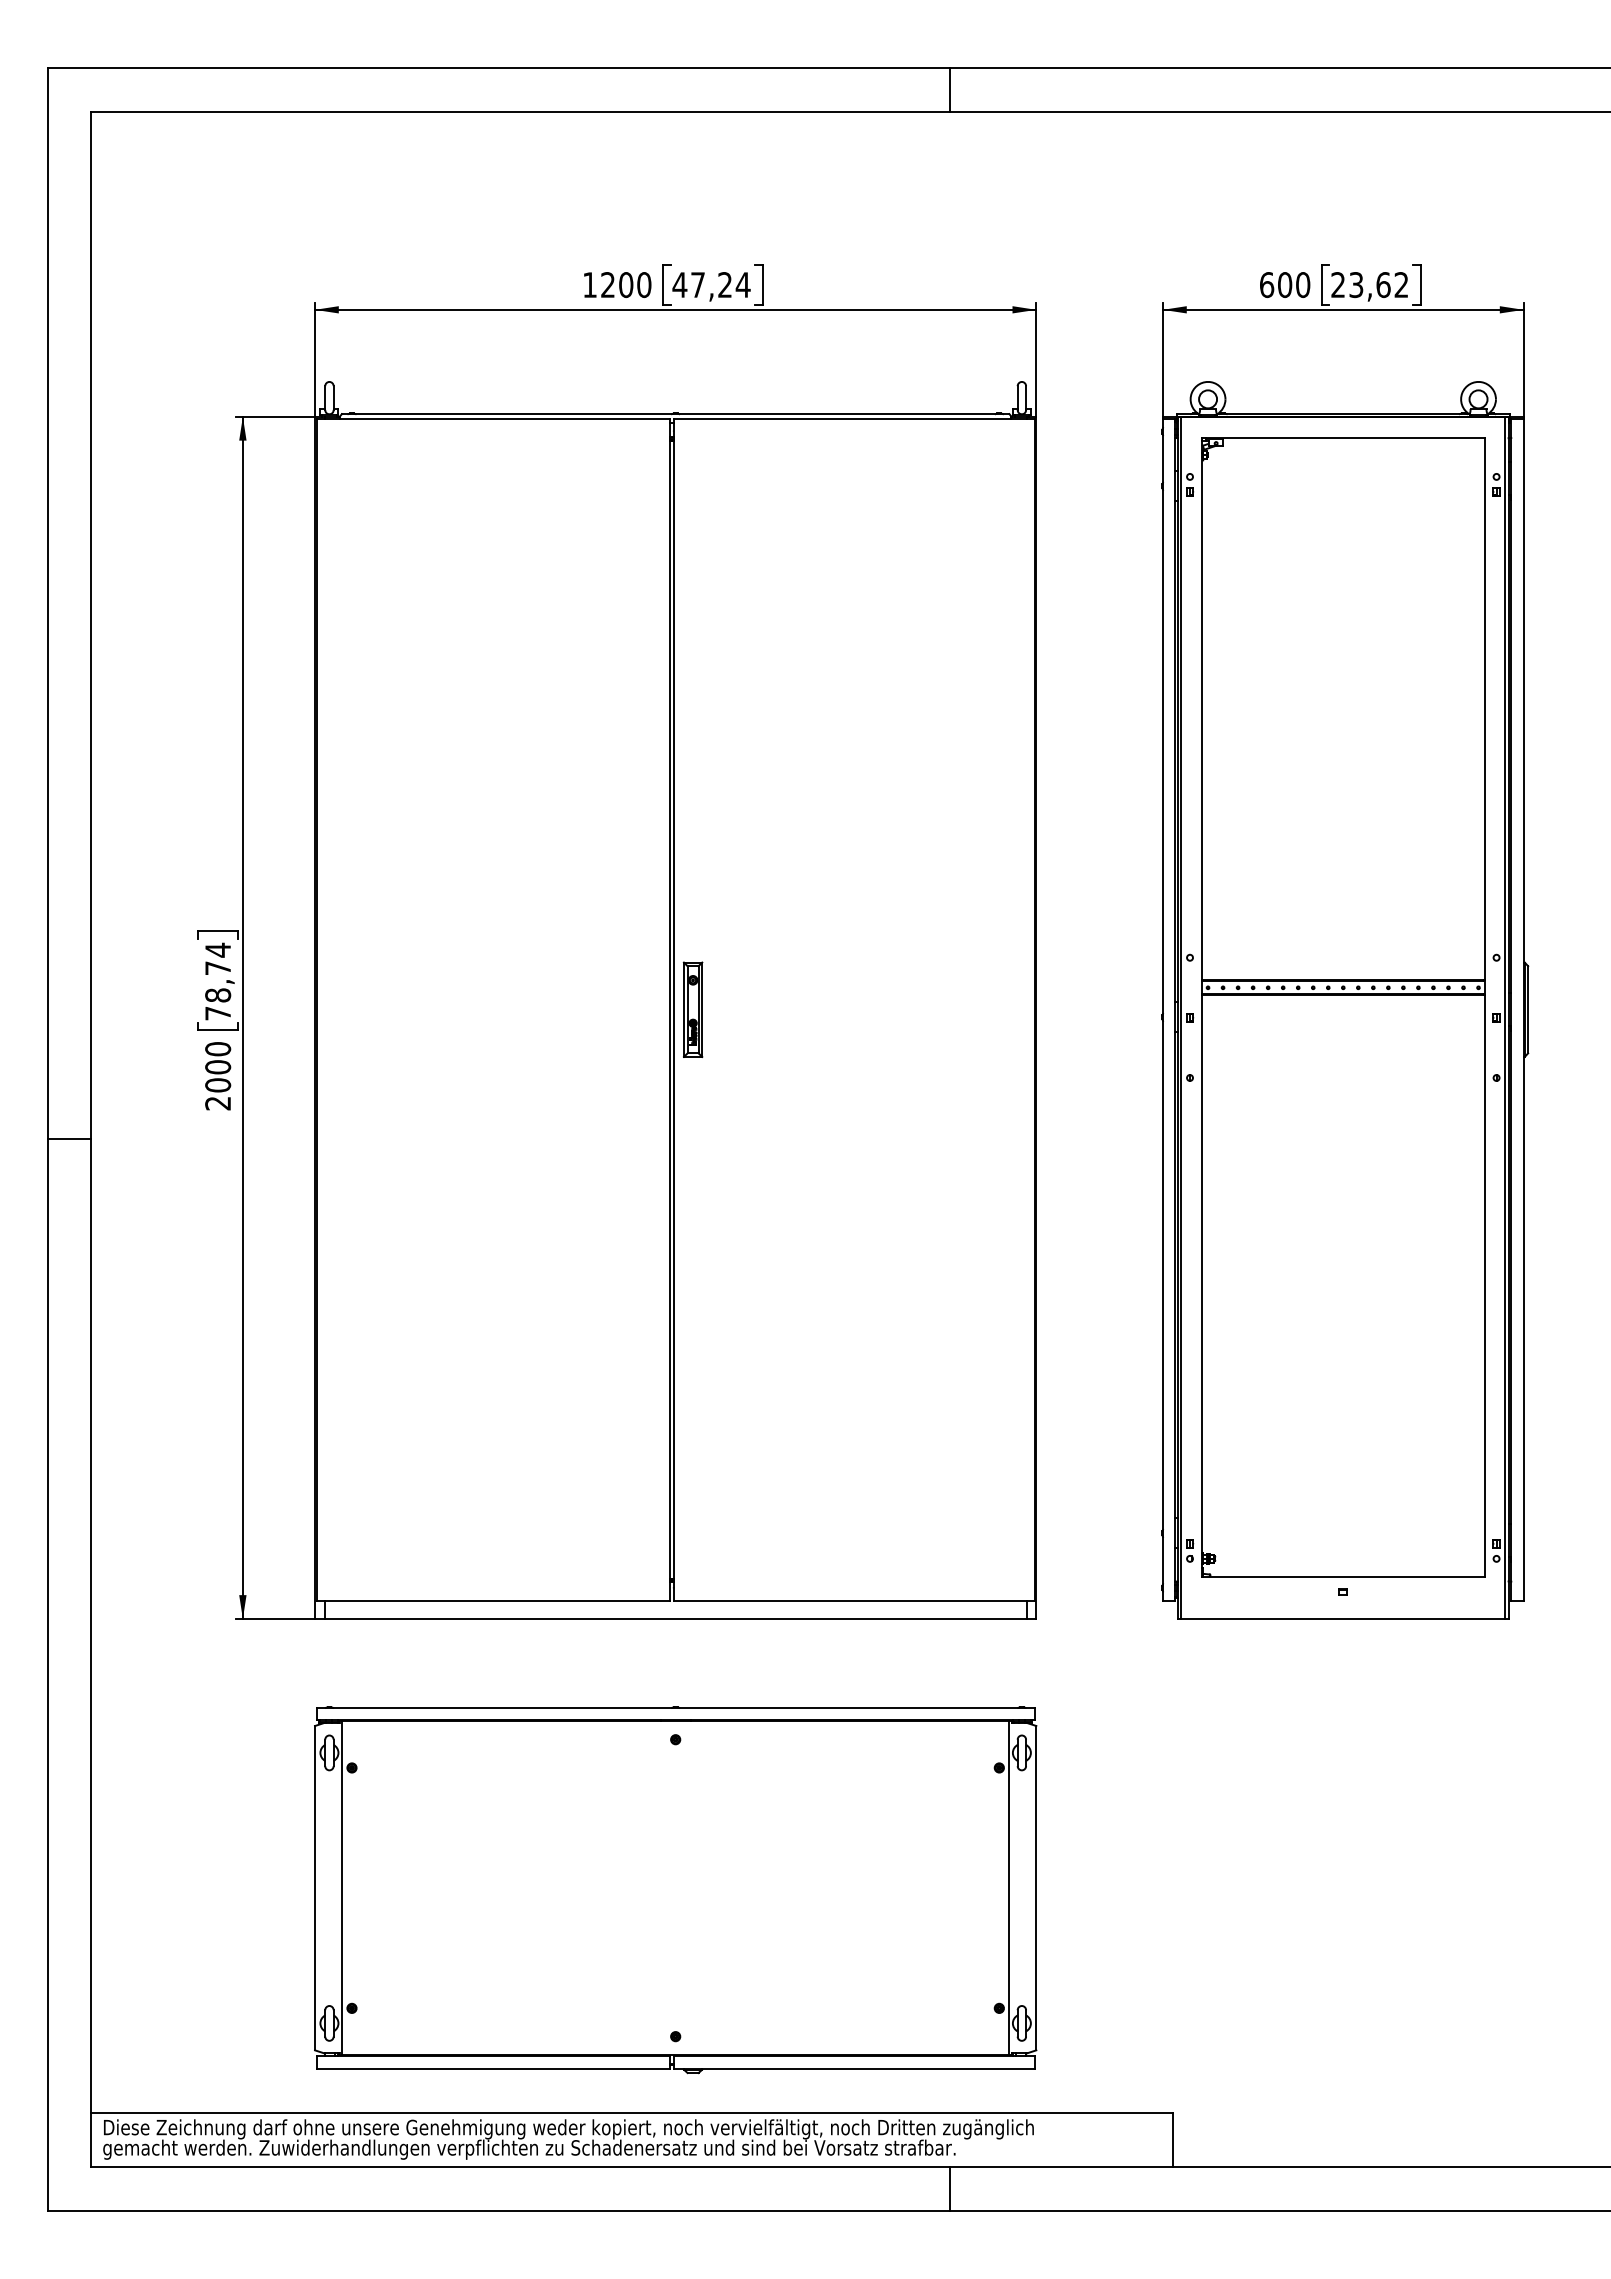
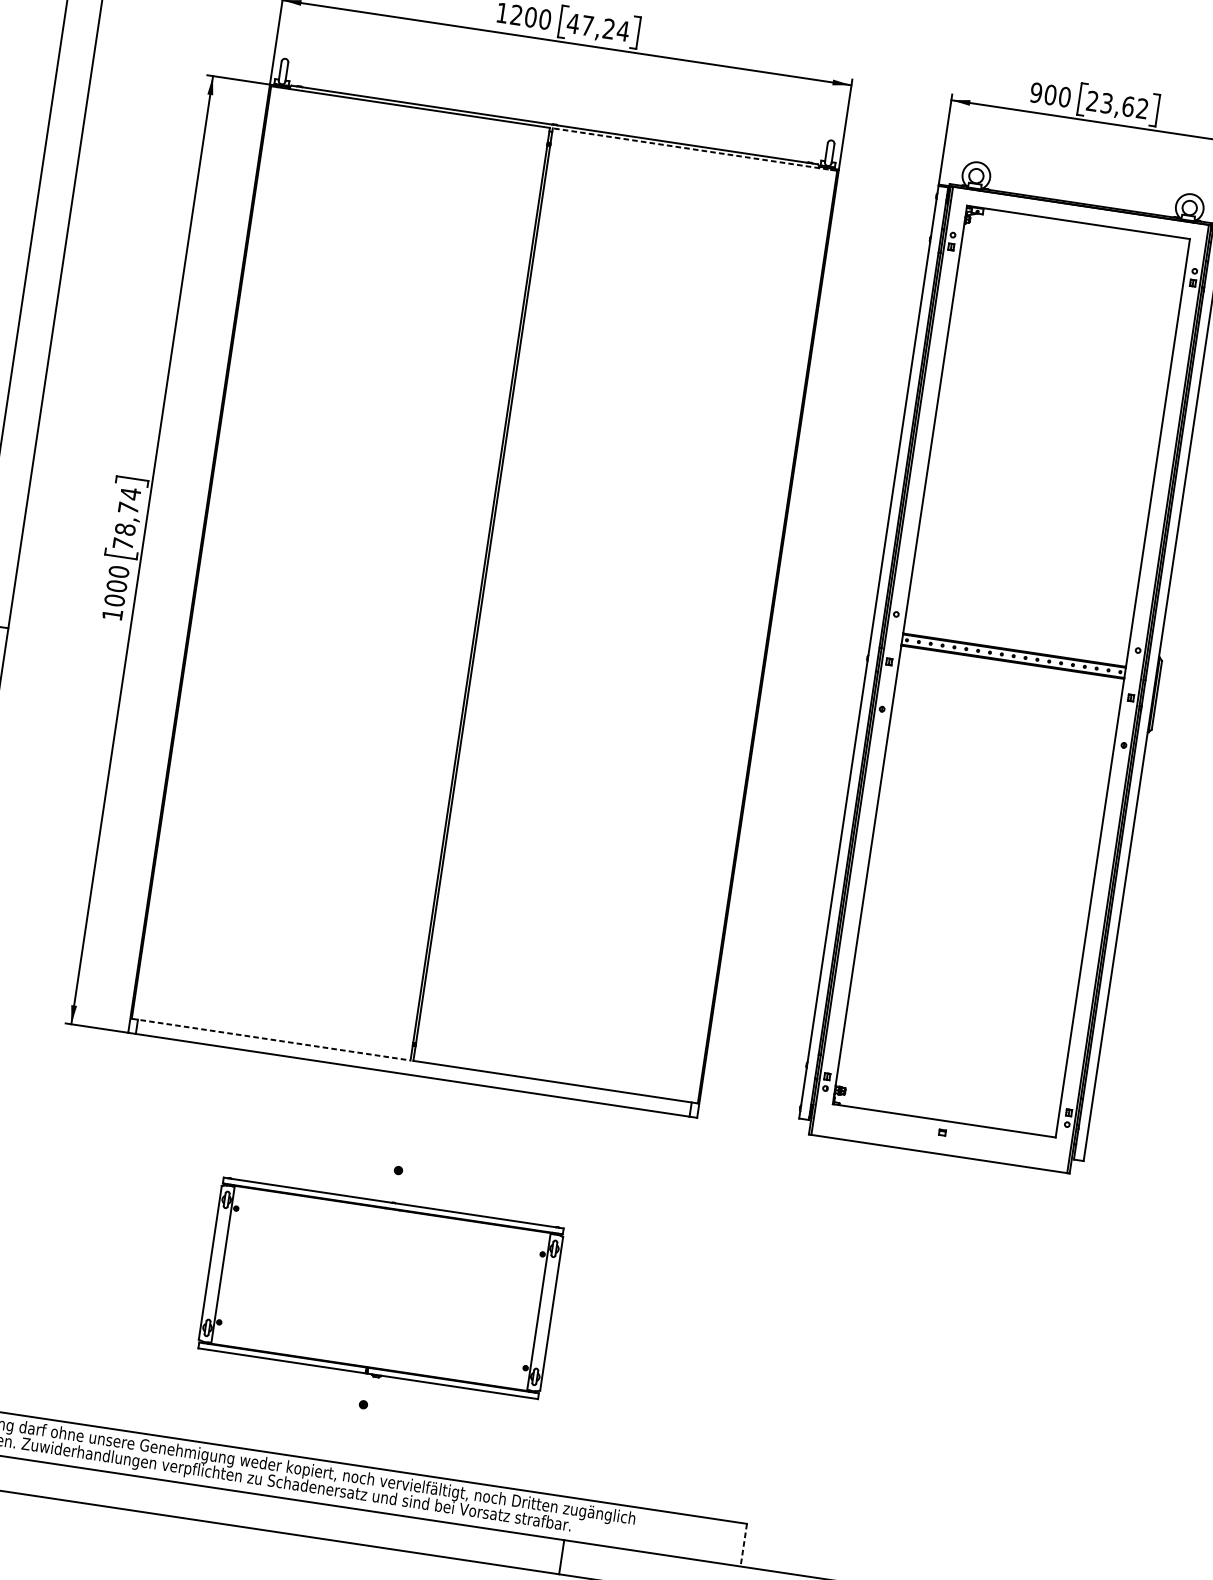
text: (1266, 285) -> (1035, 93), 600 -> 900
line: (853, 418) -> (694, 149), solid -> dashed
part: (692, 1009) -> (497, 596), removed
text: (217, 1103) -> (112, 614), 2000 -> 1000
line: (493, 1600) -> (271, 1039), solid -> dashed
part: (675, 1890) -> (380, 1289), size x0.6
line: (1173, 2140) -> (743, 1545), solid -> dashed

